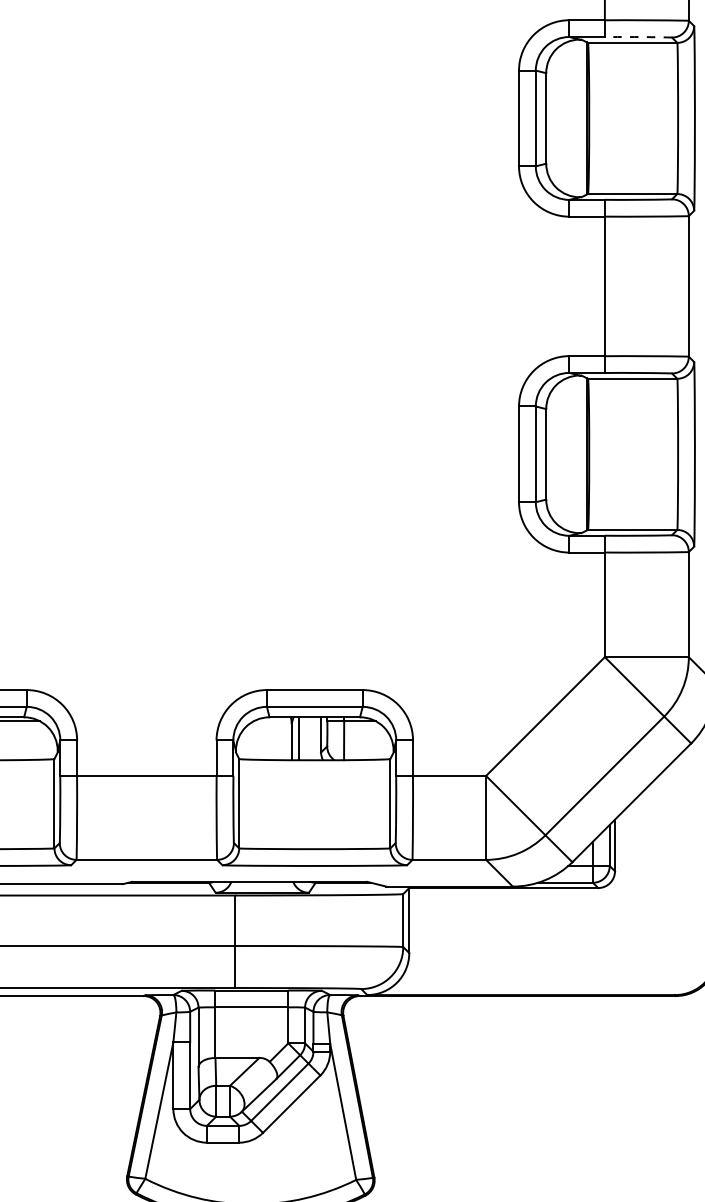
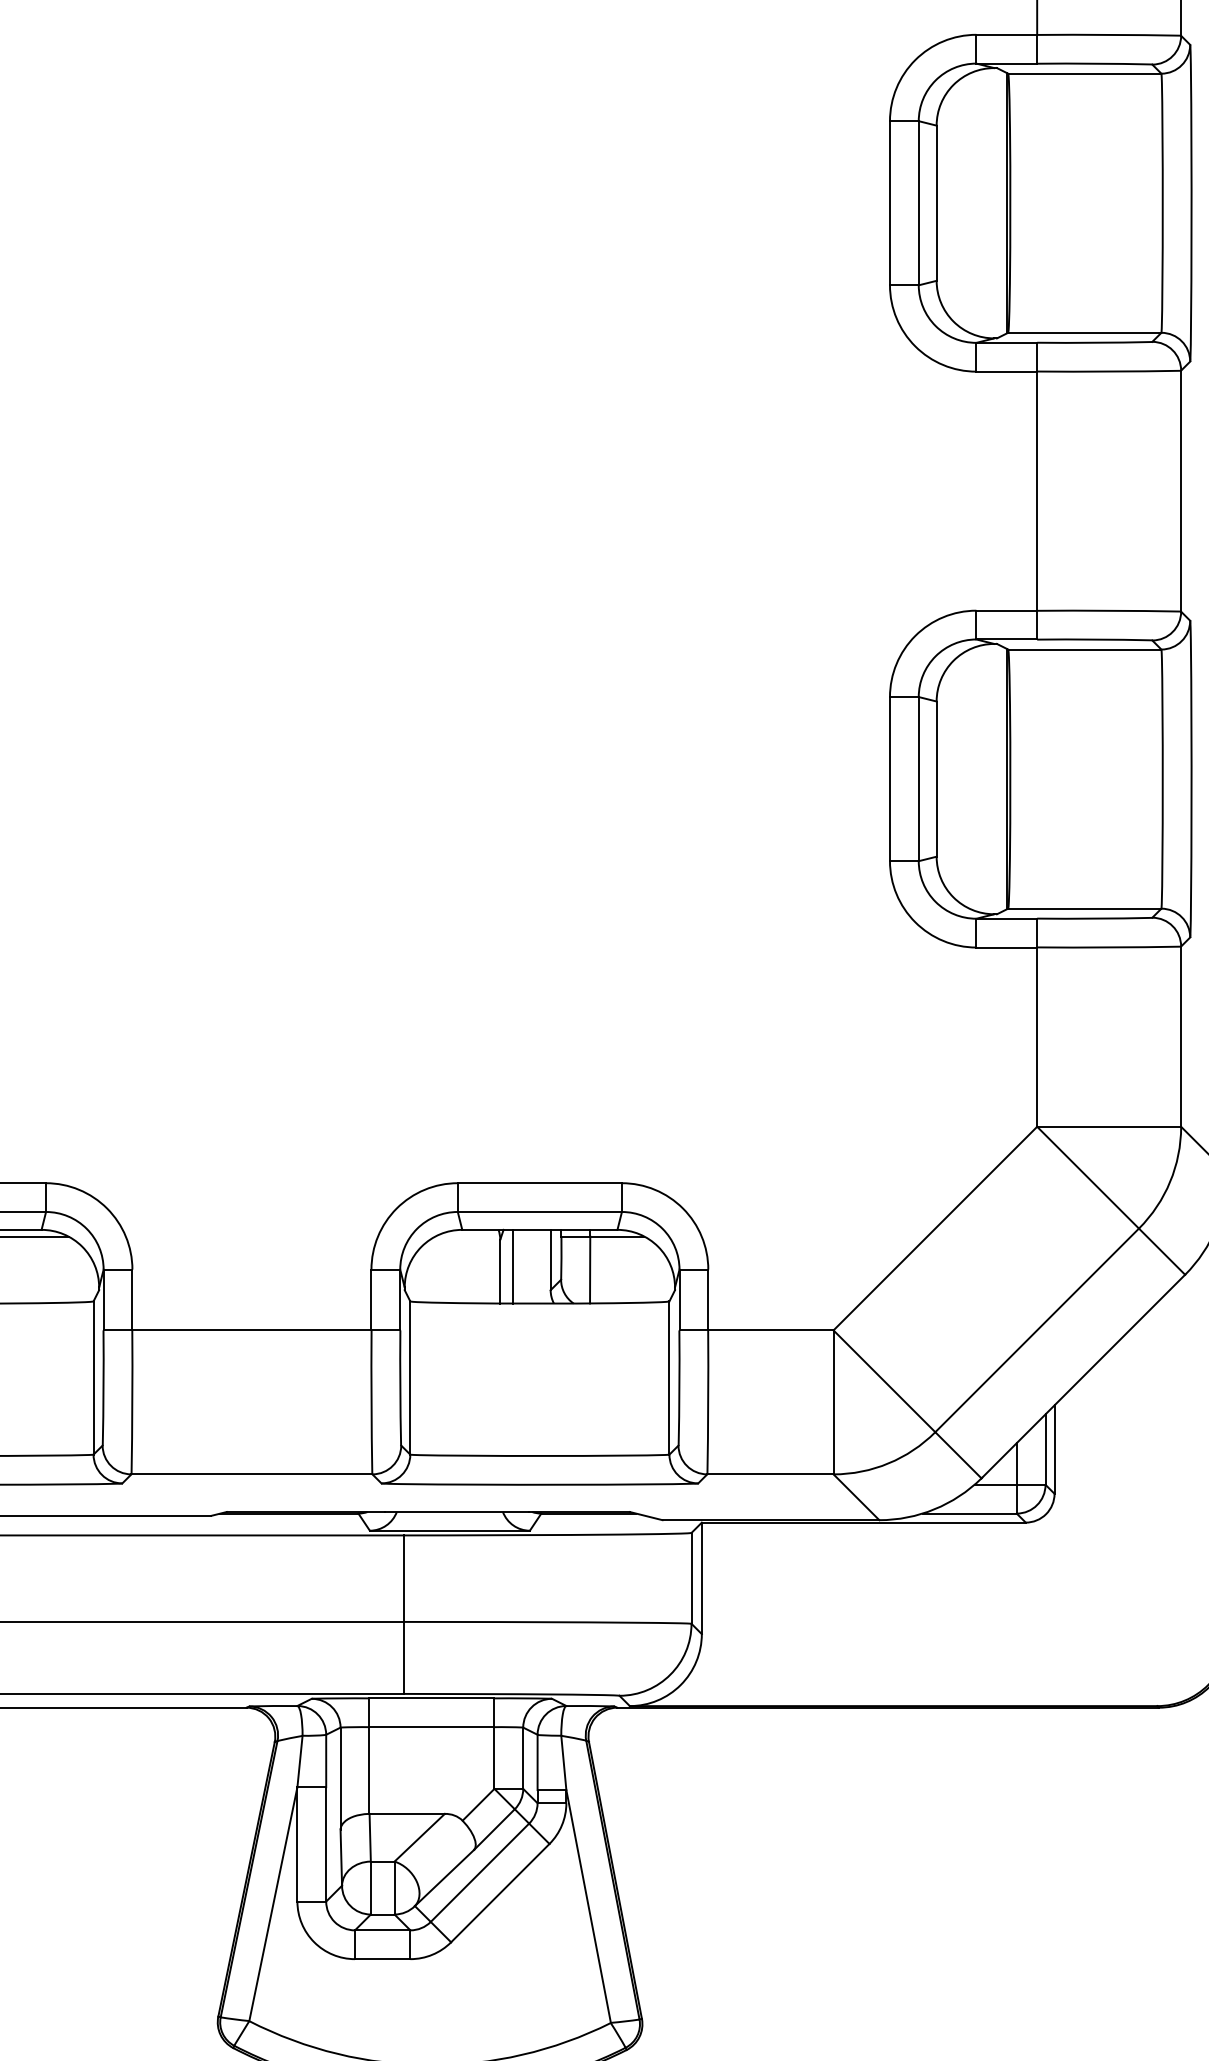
arc: (638, 37) -> (1094, 64), dashed -> solid

